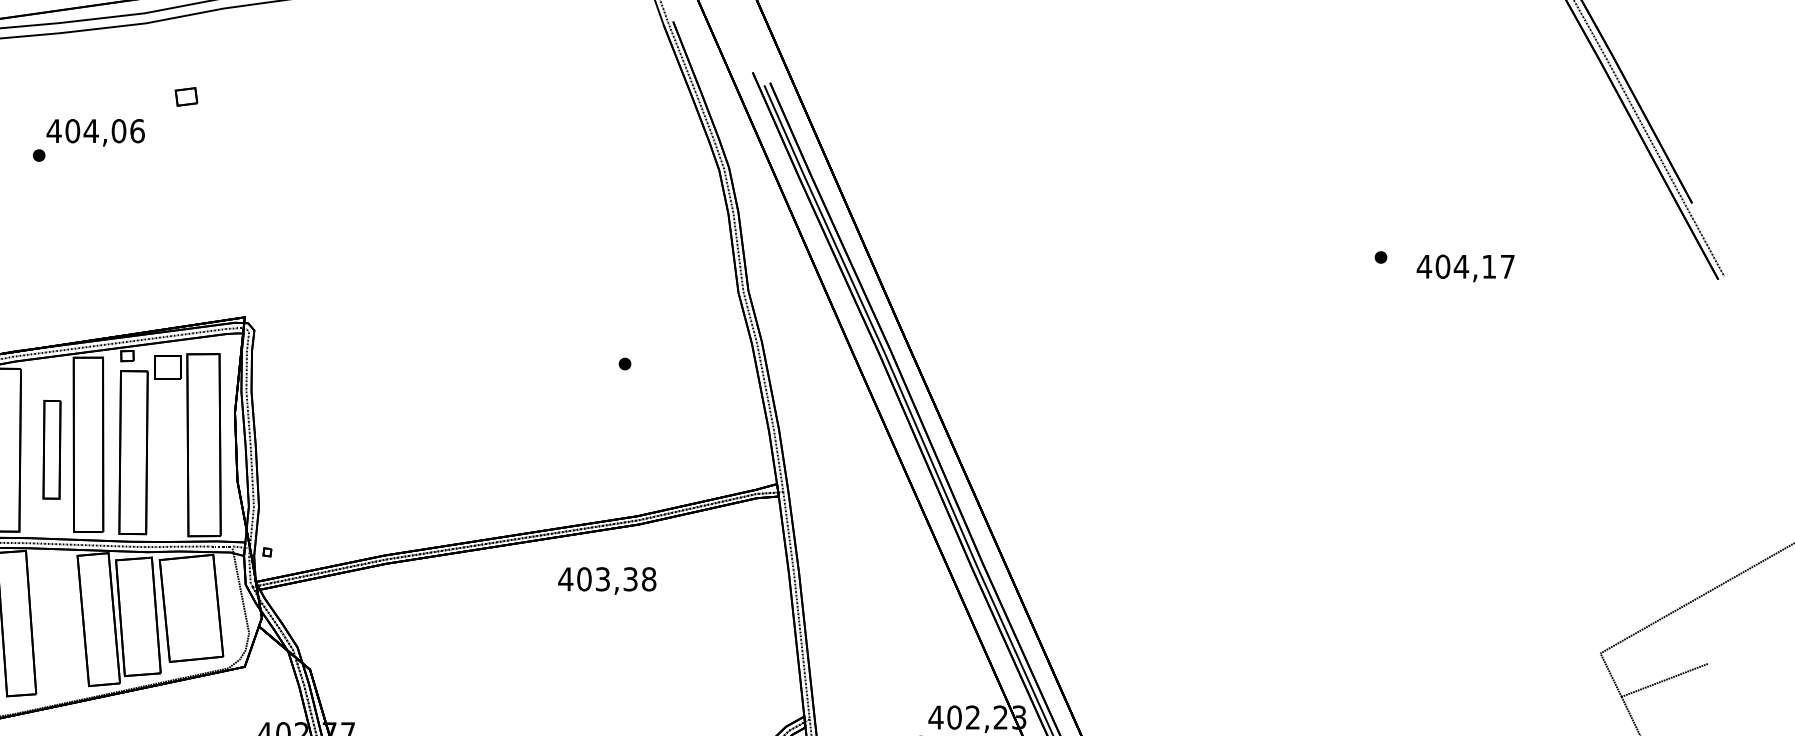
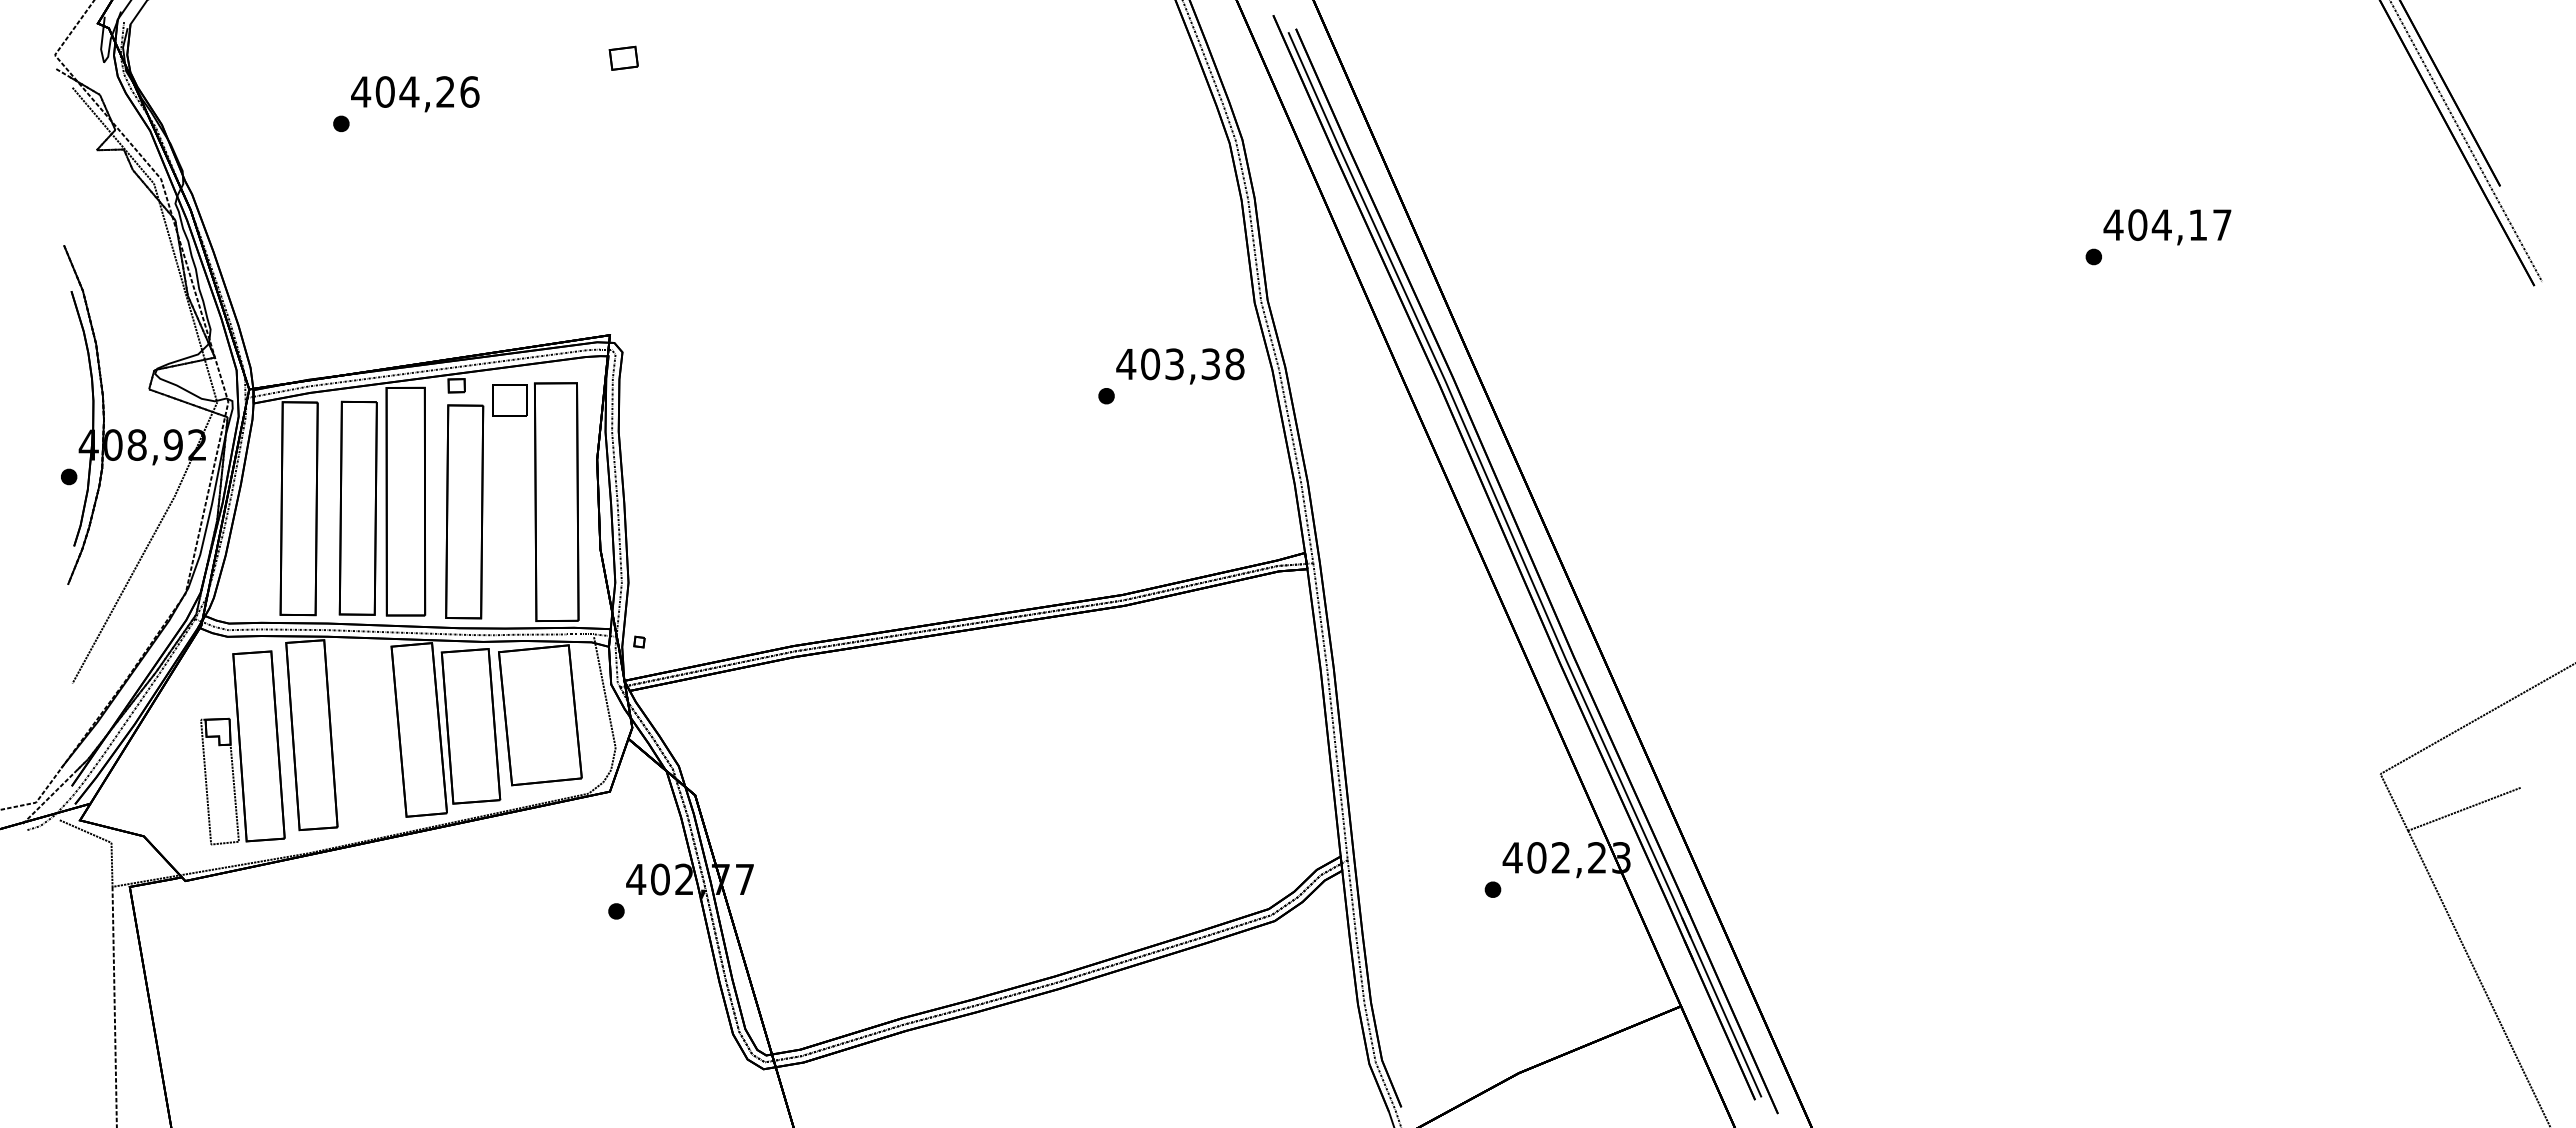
part: (186, 96) -> (623, 57), moved
text: (118, 130) -> (445, 91), 404,06 -> 404,26
text: (1465, 268) -> (2167, 227), moved
part: (51, 449) -> (357, 507), size x1.67
text: (607, 580) -> (1180, 366), moved

